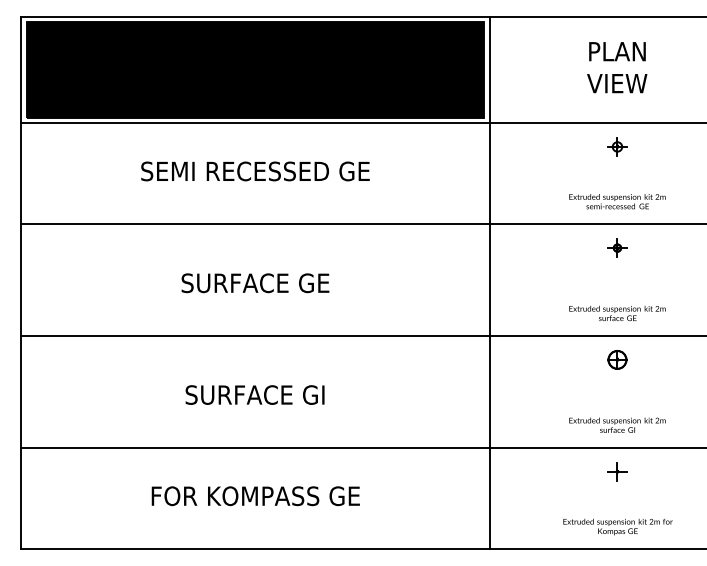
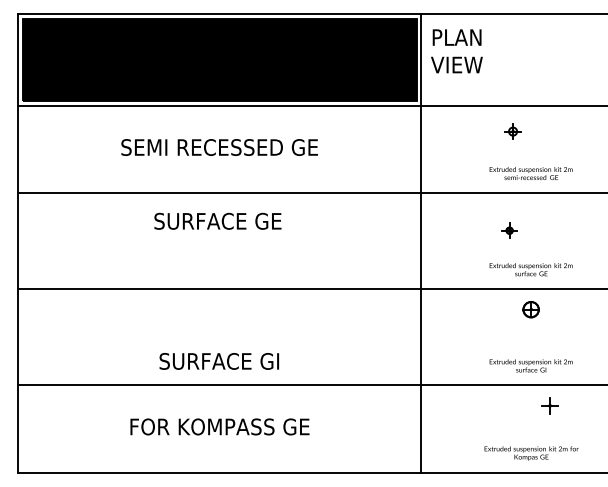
text: (617, 67) -> (457, 51), moved
part: (617, 146) -> (513, 131), moved
part: (617, 247) -> (509, 230), moved
text: (255, 283) -> (217, 221), moved
text: (254, 394) -> (218, 360), moved
part: (617, 471) -> (550, 405), moved

